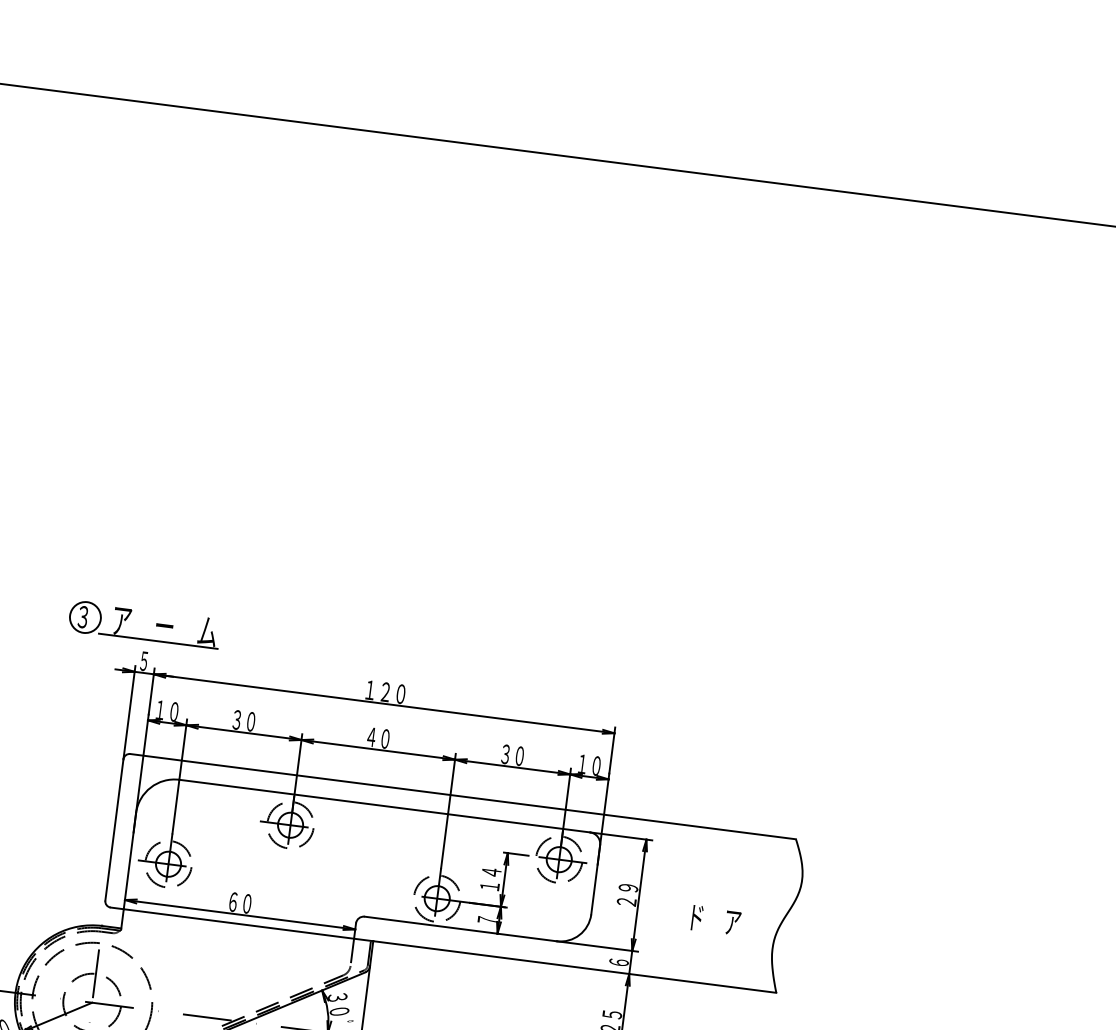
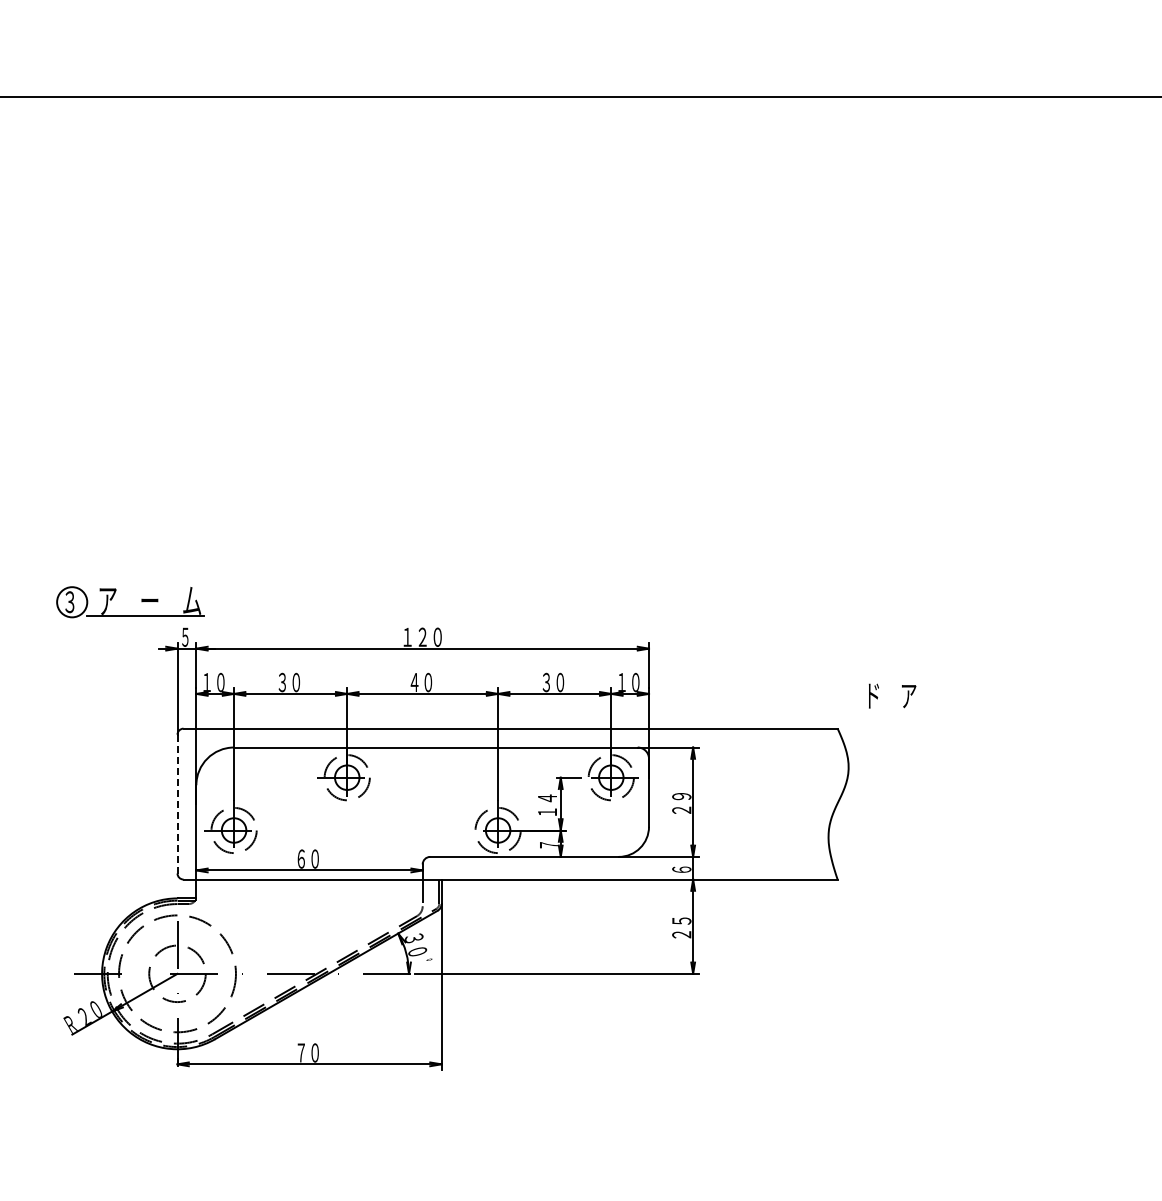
part: (156, 625) -> (141, 601), moved
line: (114, 829) -> (177, 803), solid -> dashed
text: (716, 919) -> (892, 695), moved

